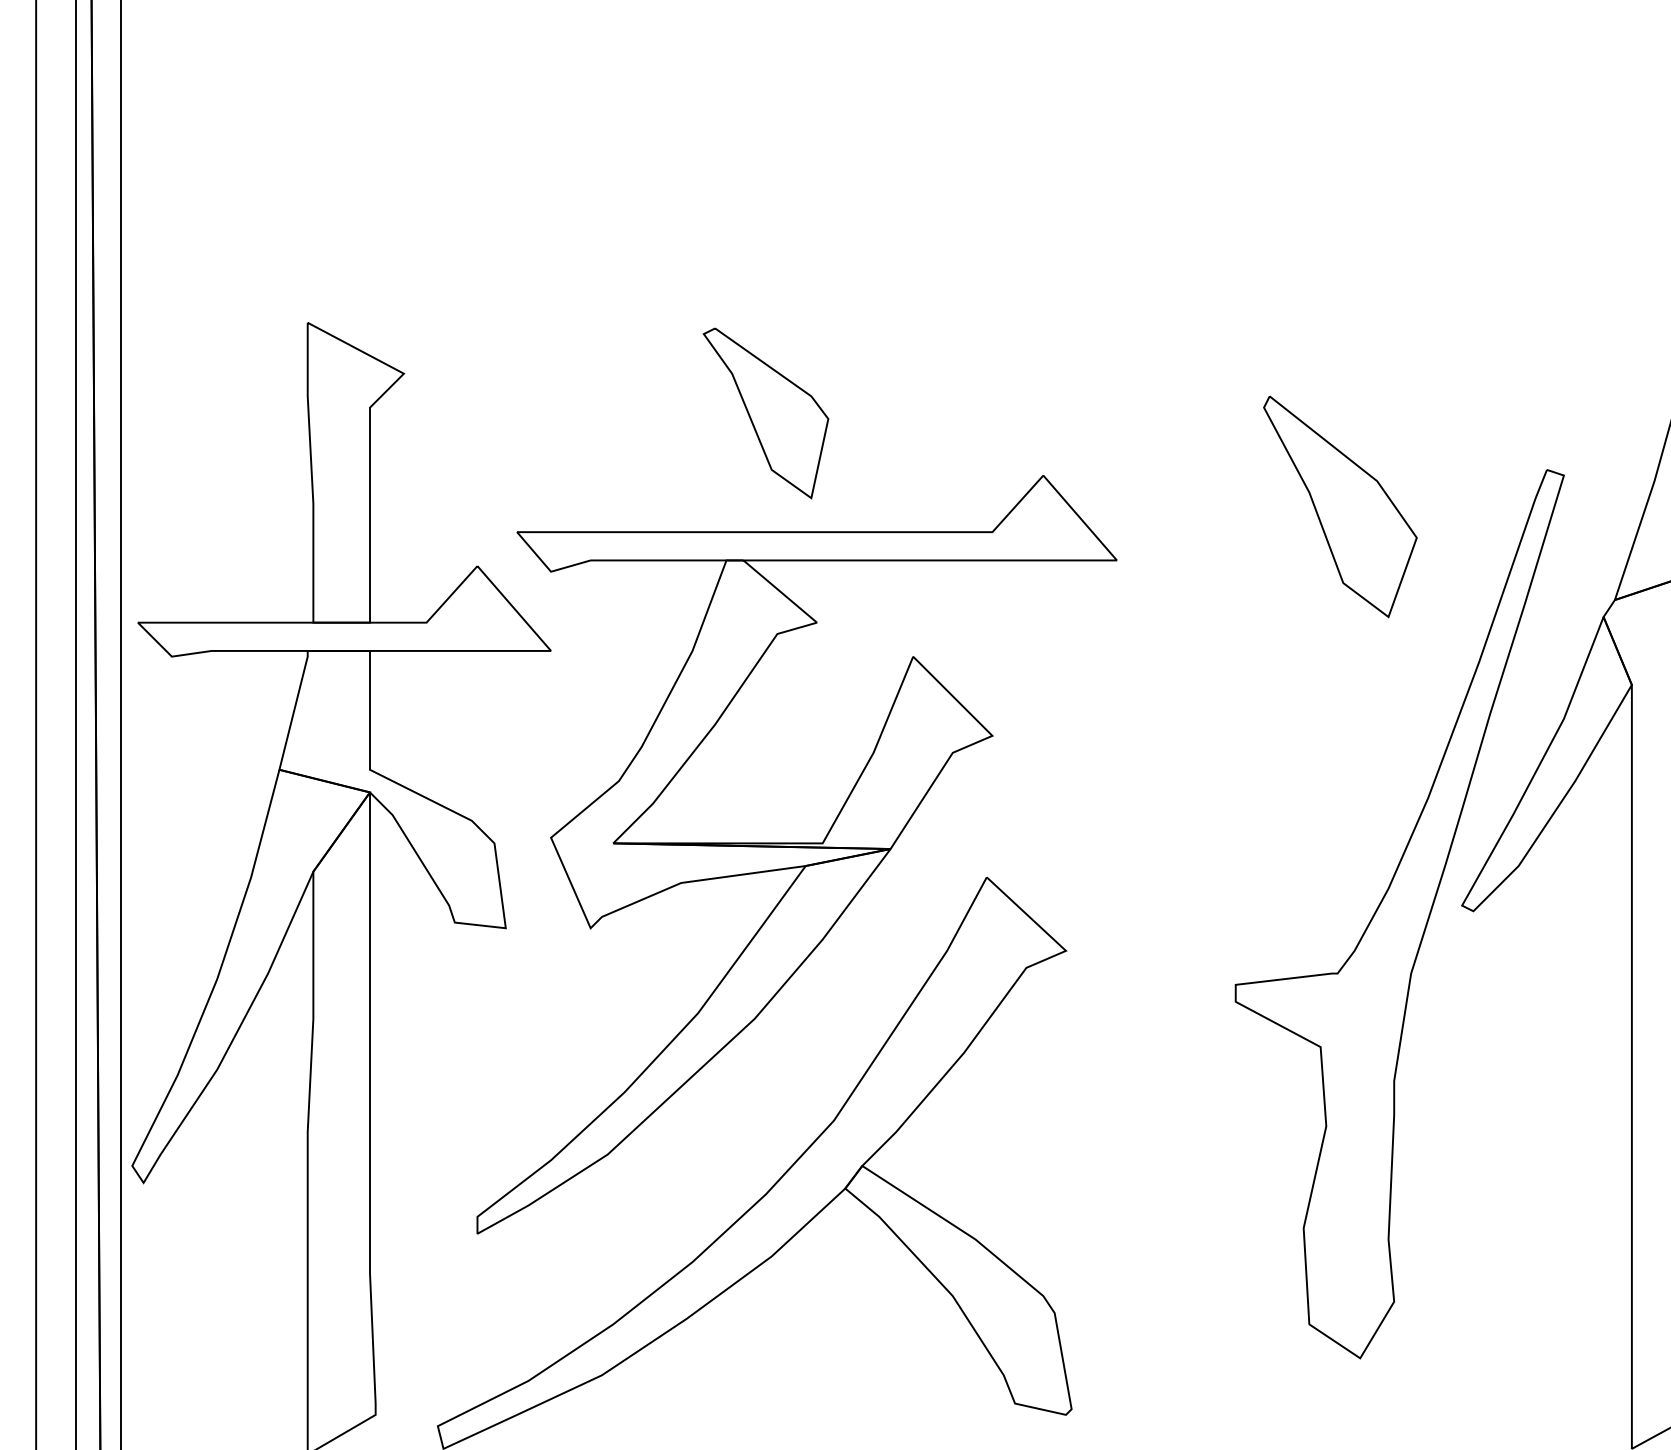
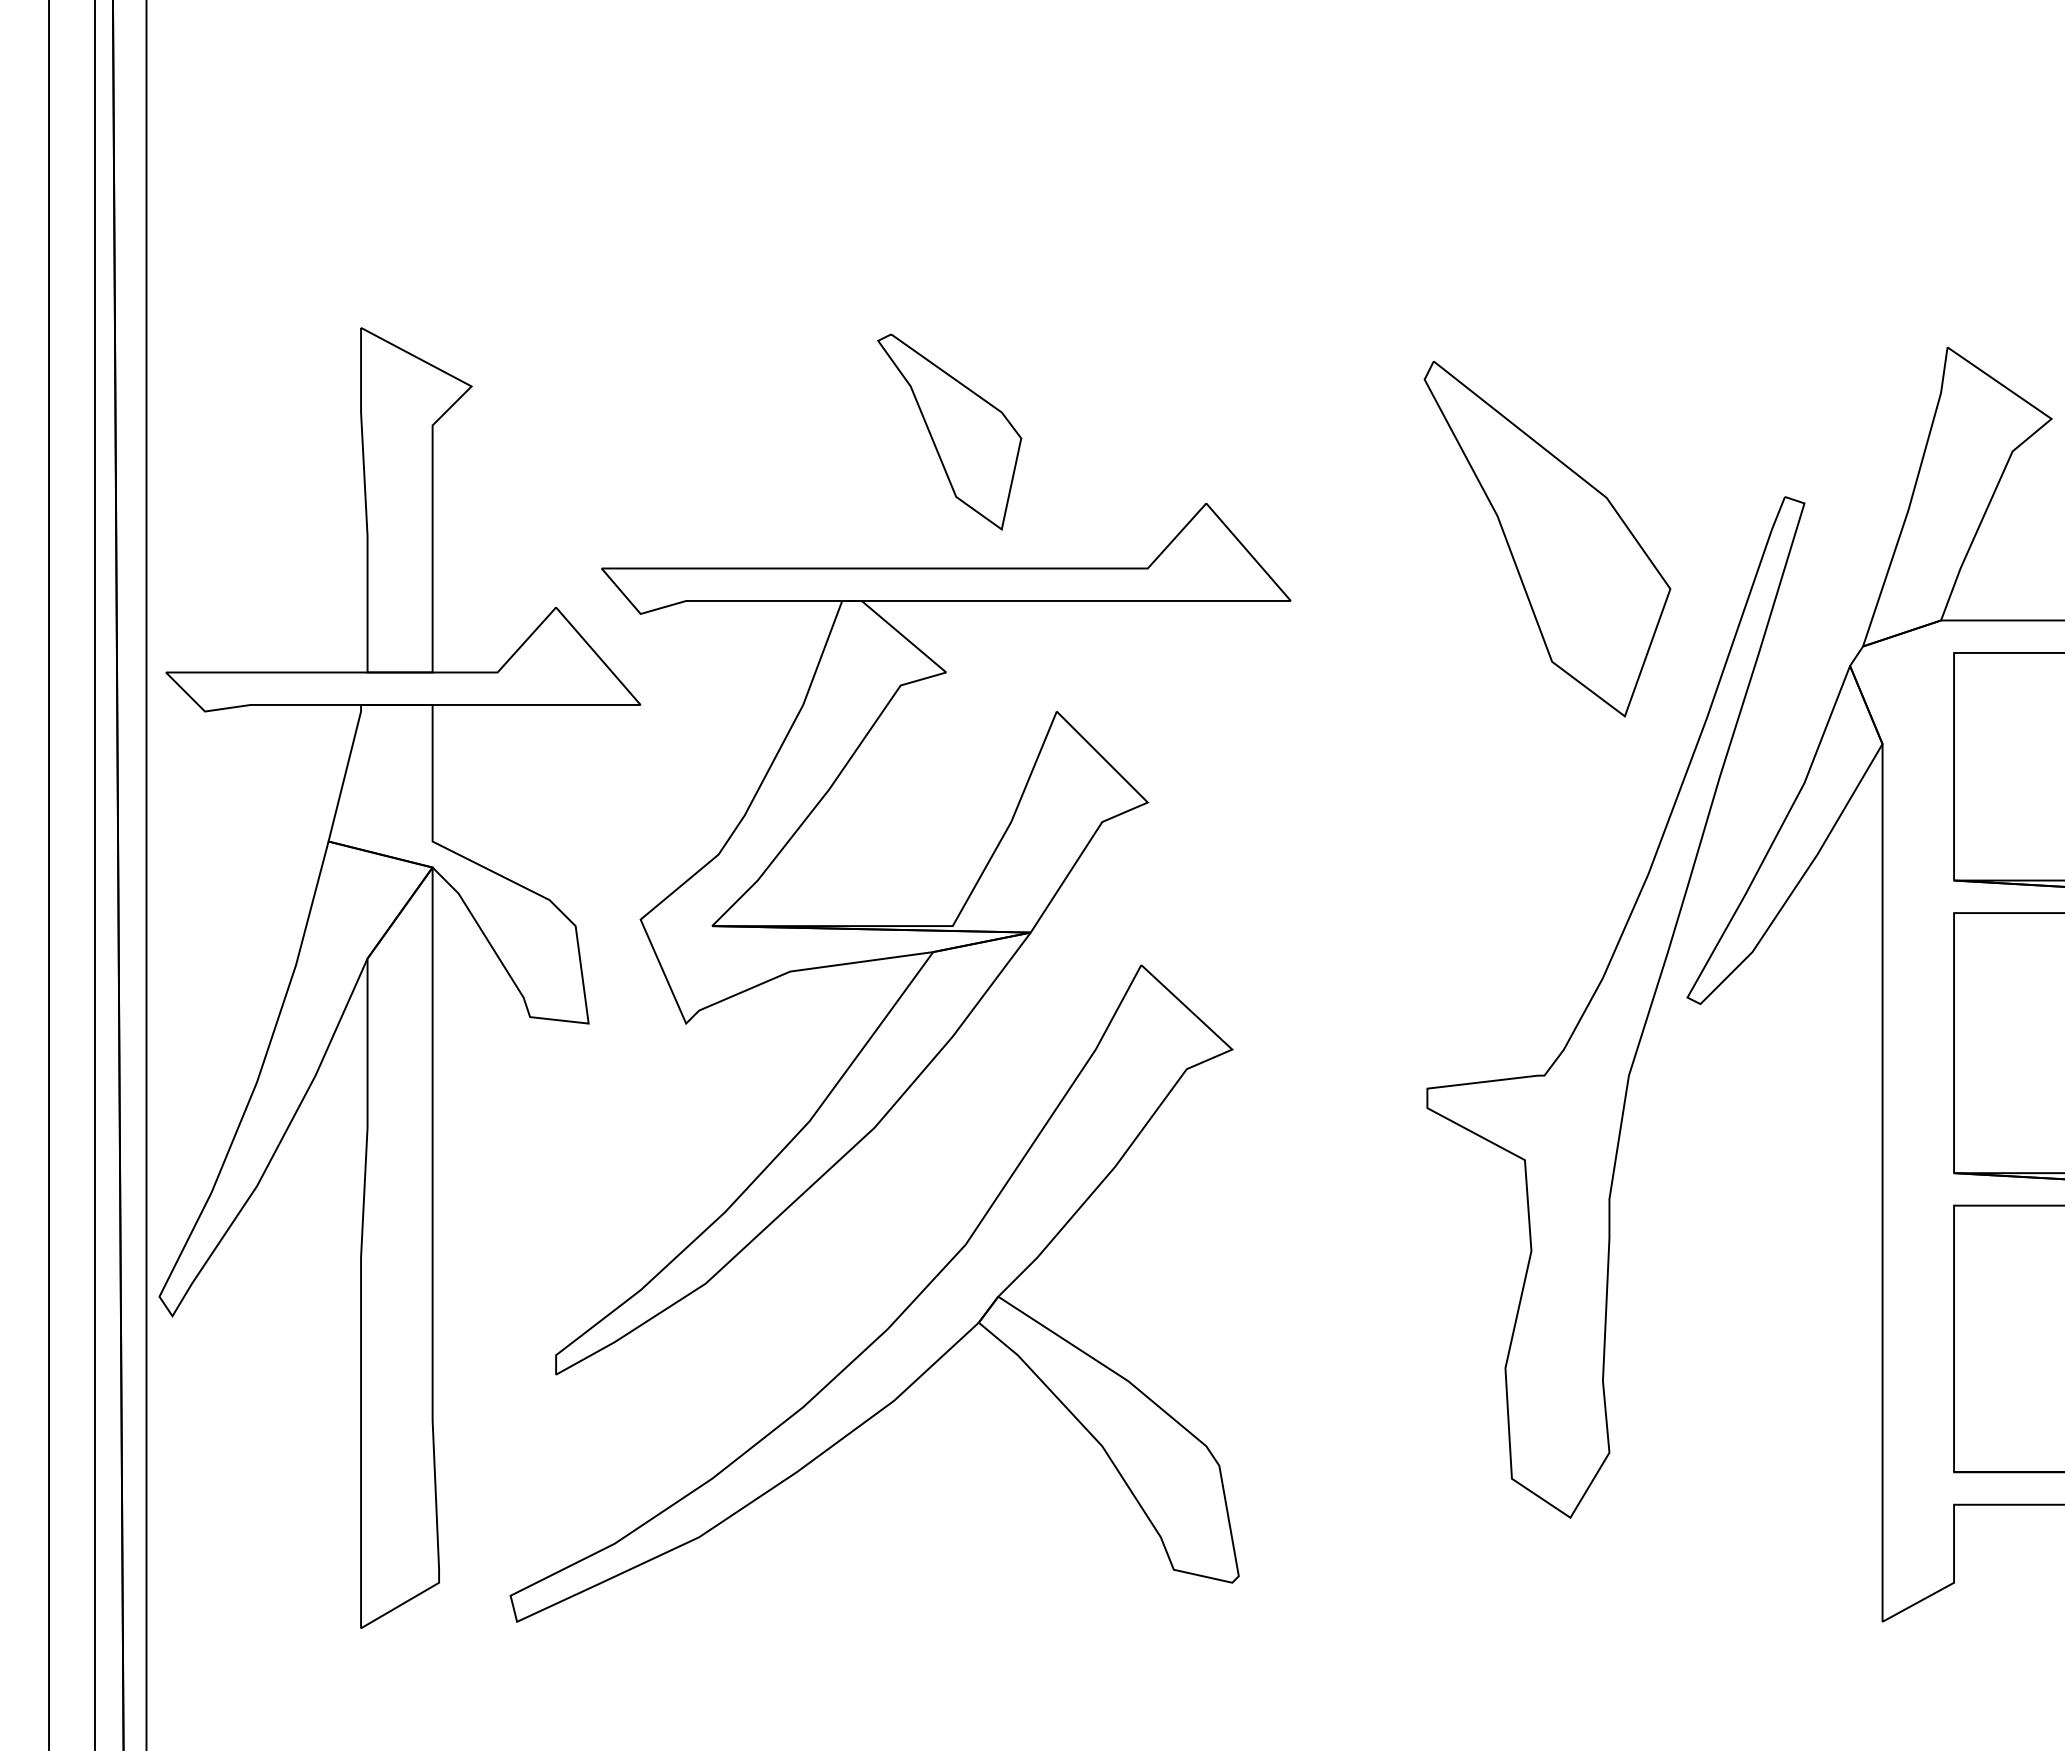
part: (765, 412) -> (949, 431), moved
part: (1340, 506) -> (1547, 539), size x1.4

